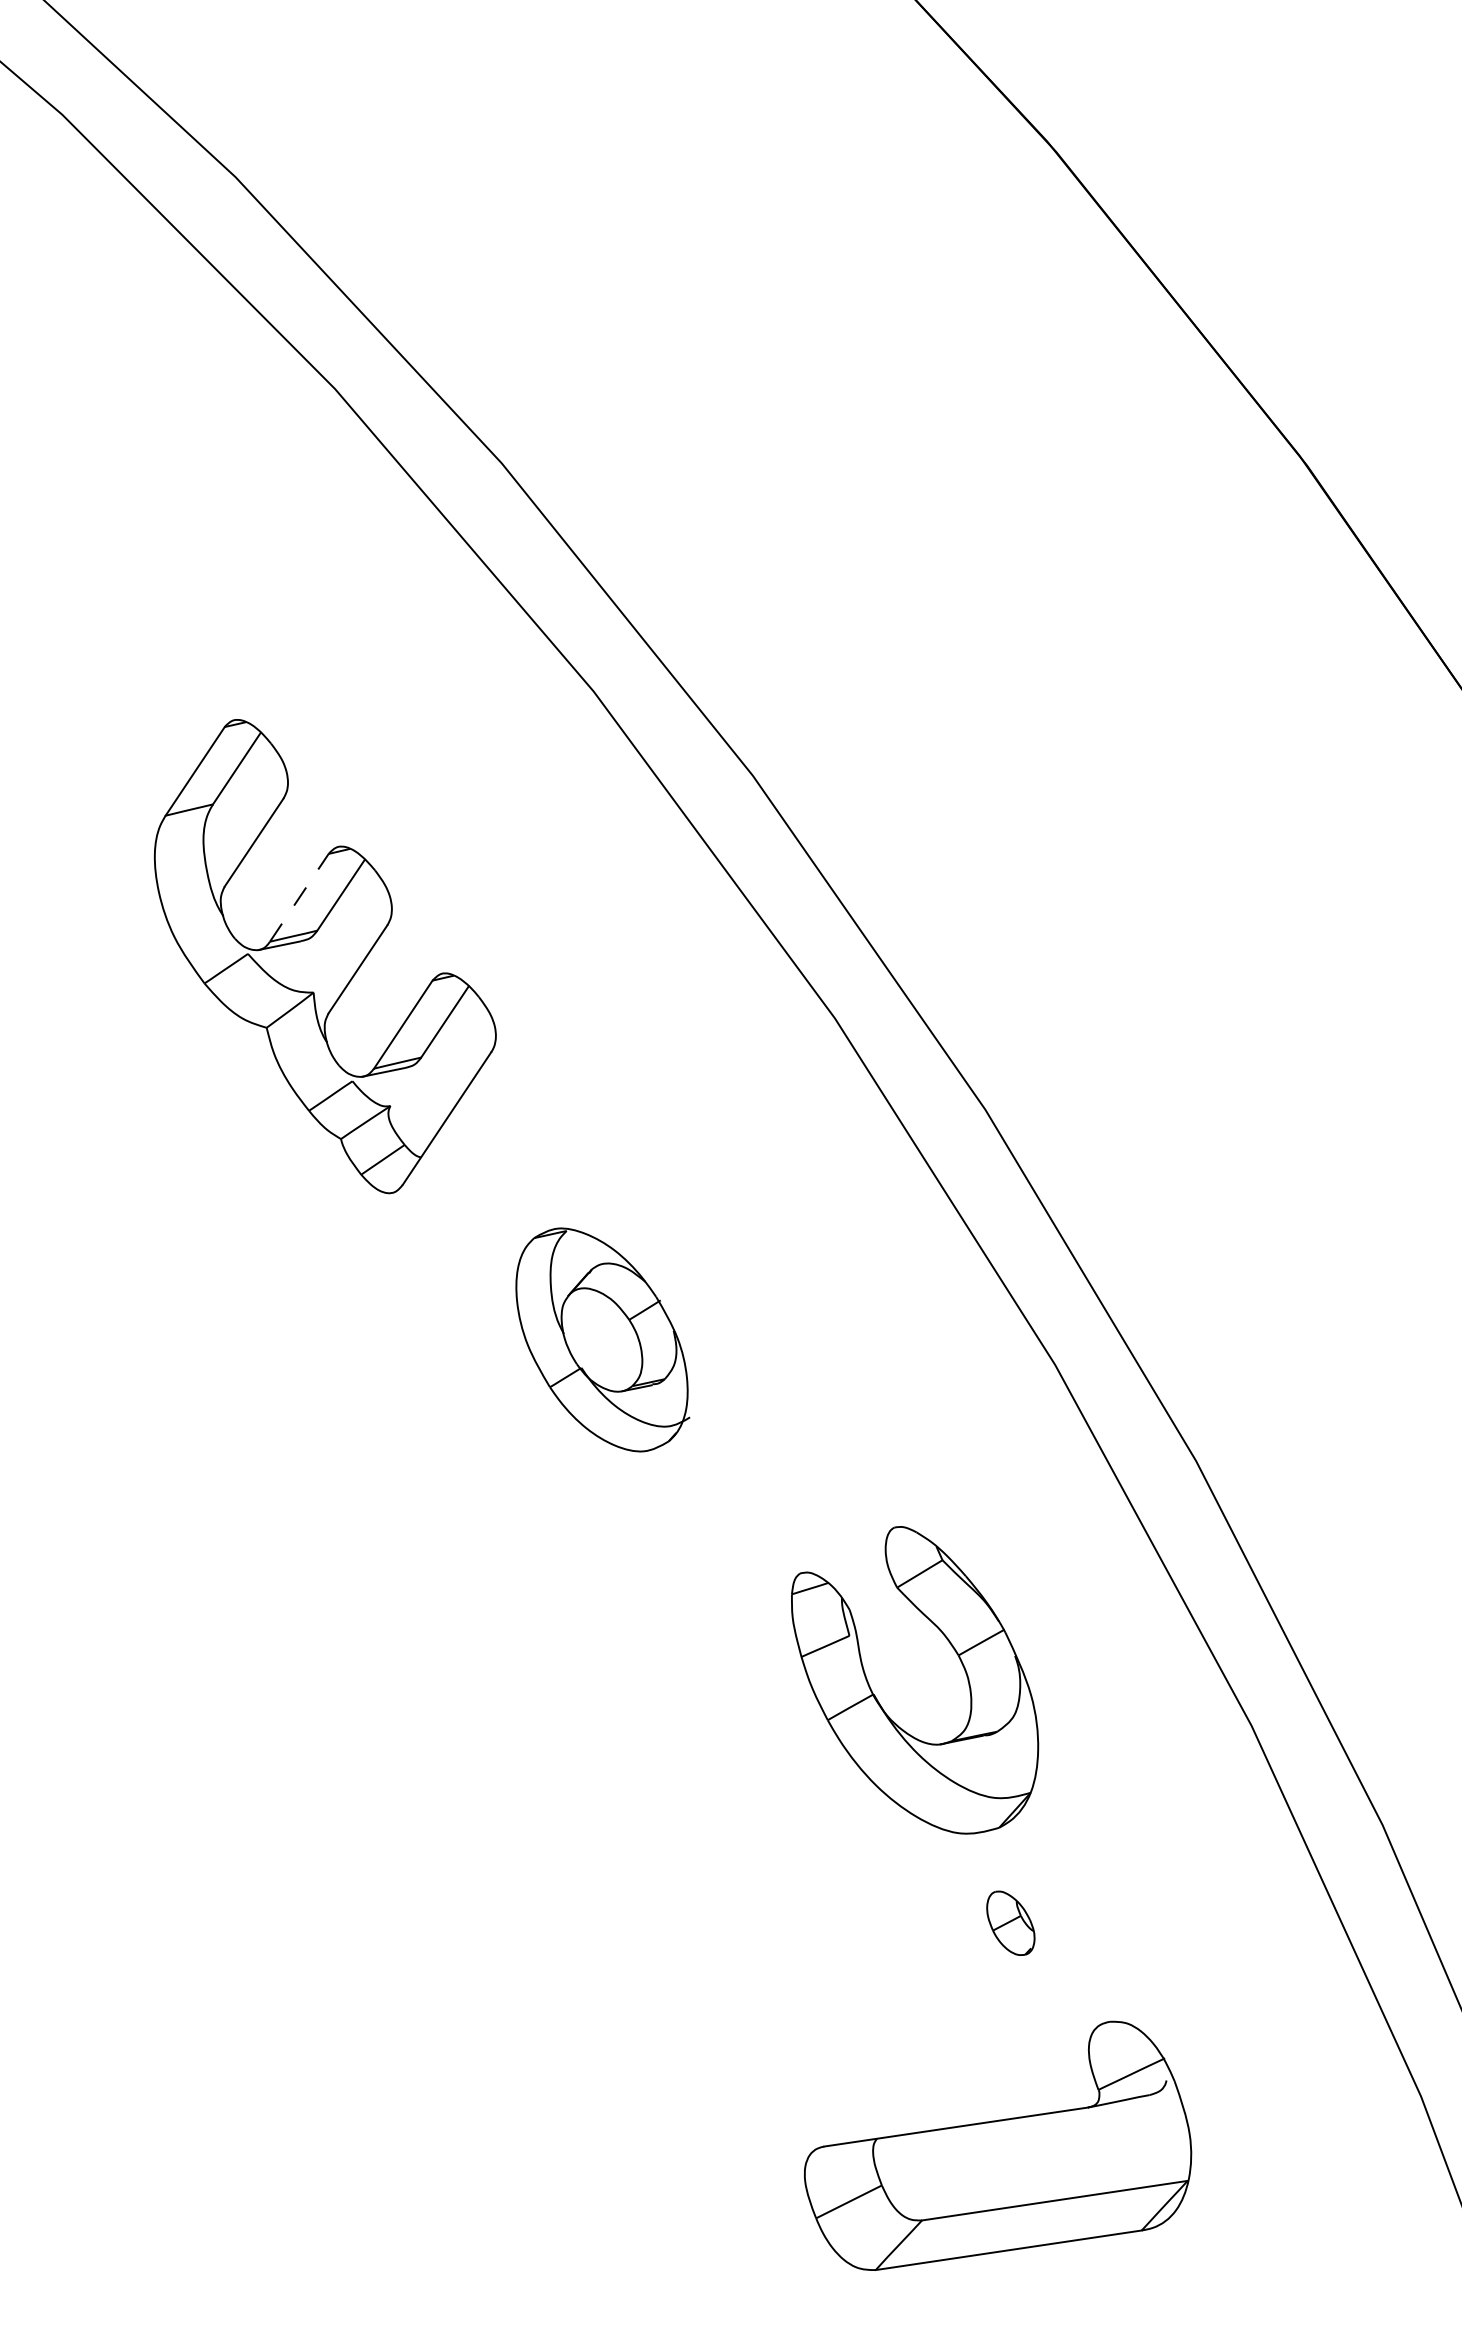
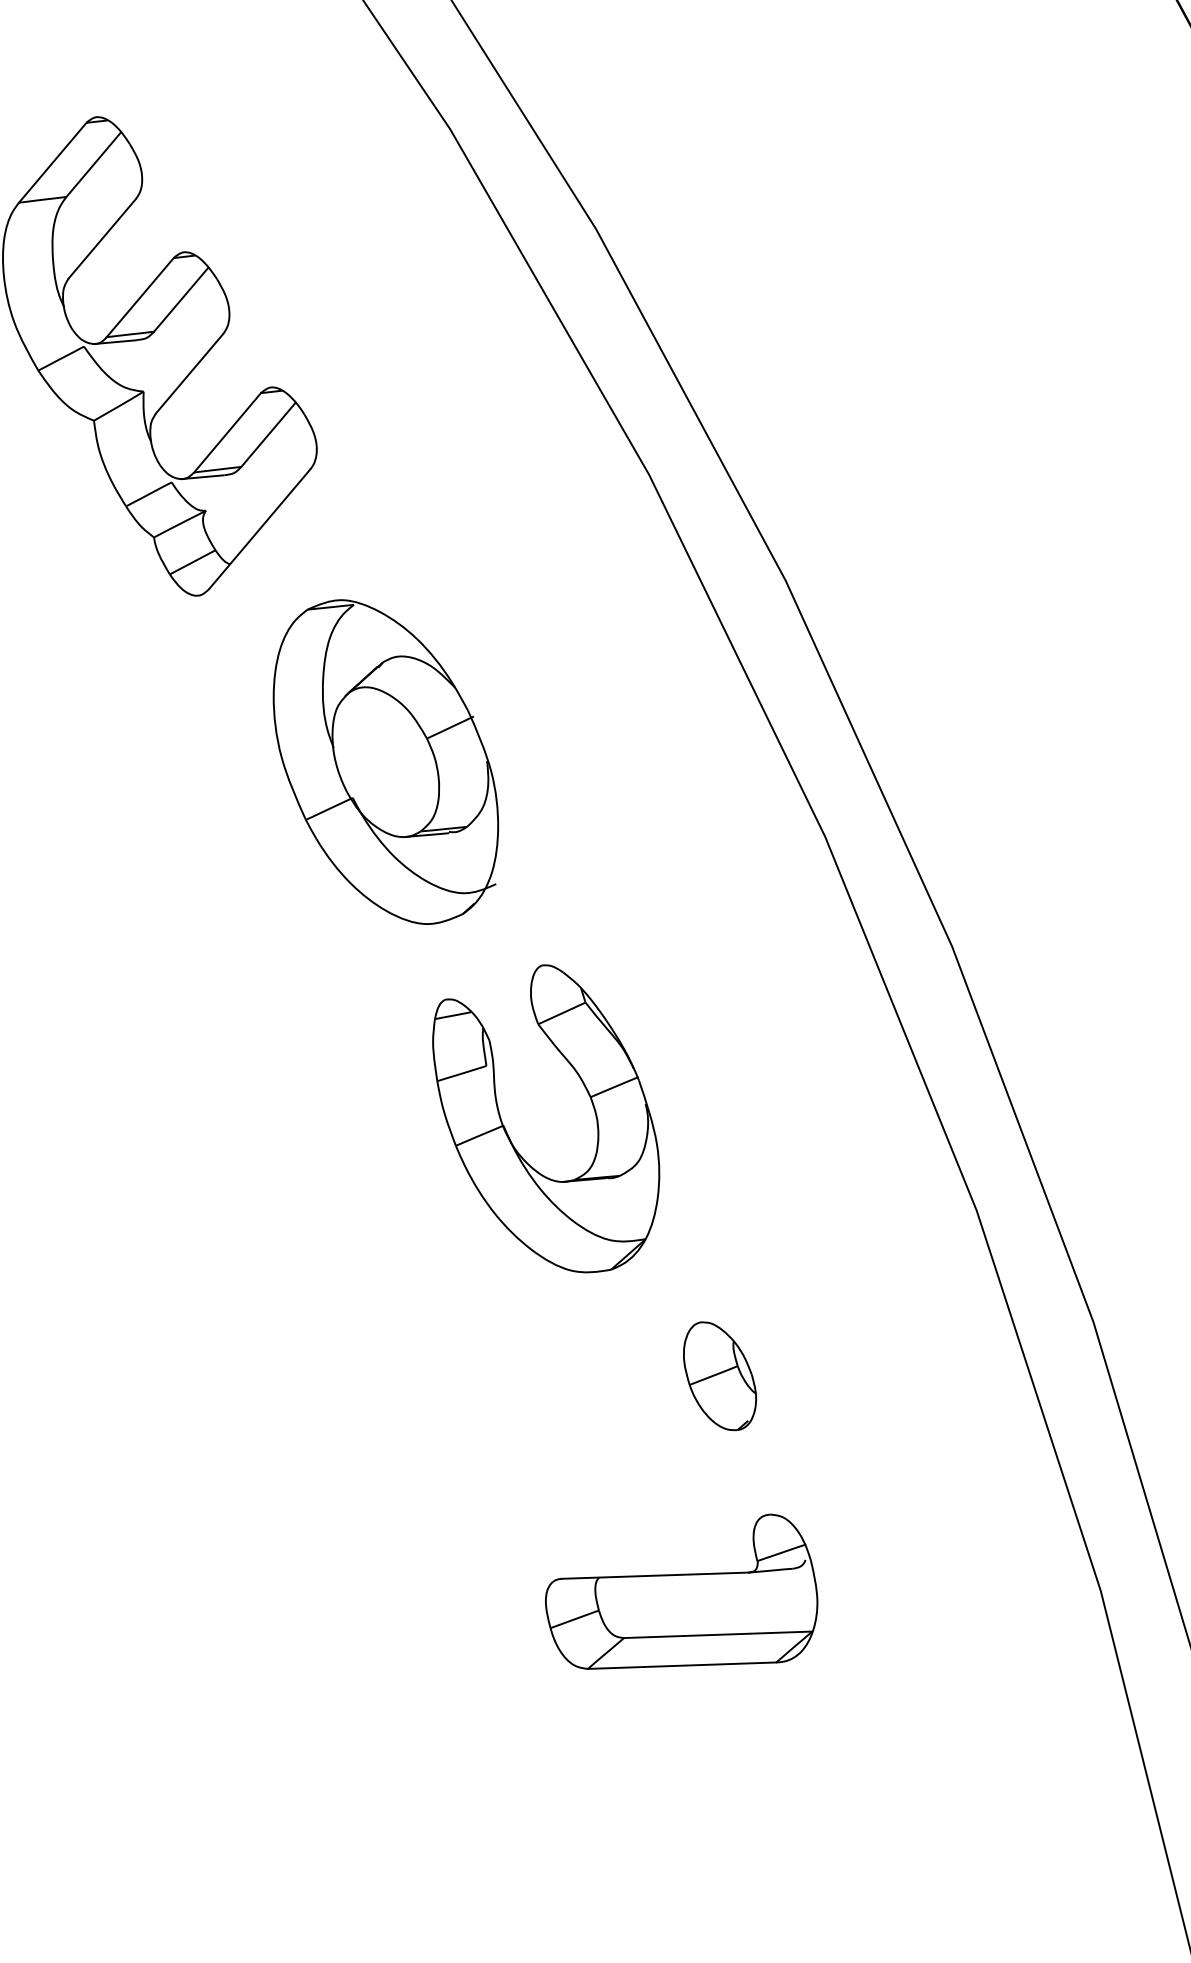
line: (299, 897) -> (140, 297), dashed -> solid
part: (602, 1339) -> (386, 761), size x1.43
part: (877, 1698) -> (506, 1130), moved
part: (1010, 1923) -> (719, 1376), size x1.67
part: (998, 2145) -> (683, 1591), size x0.71

